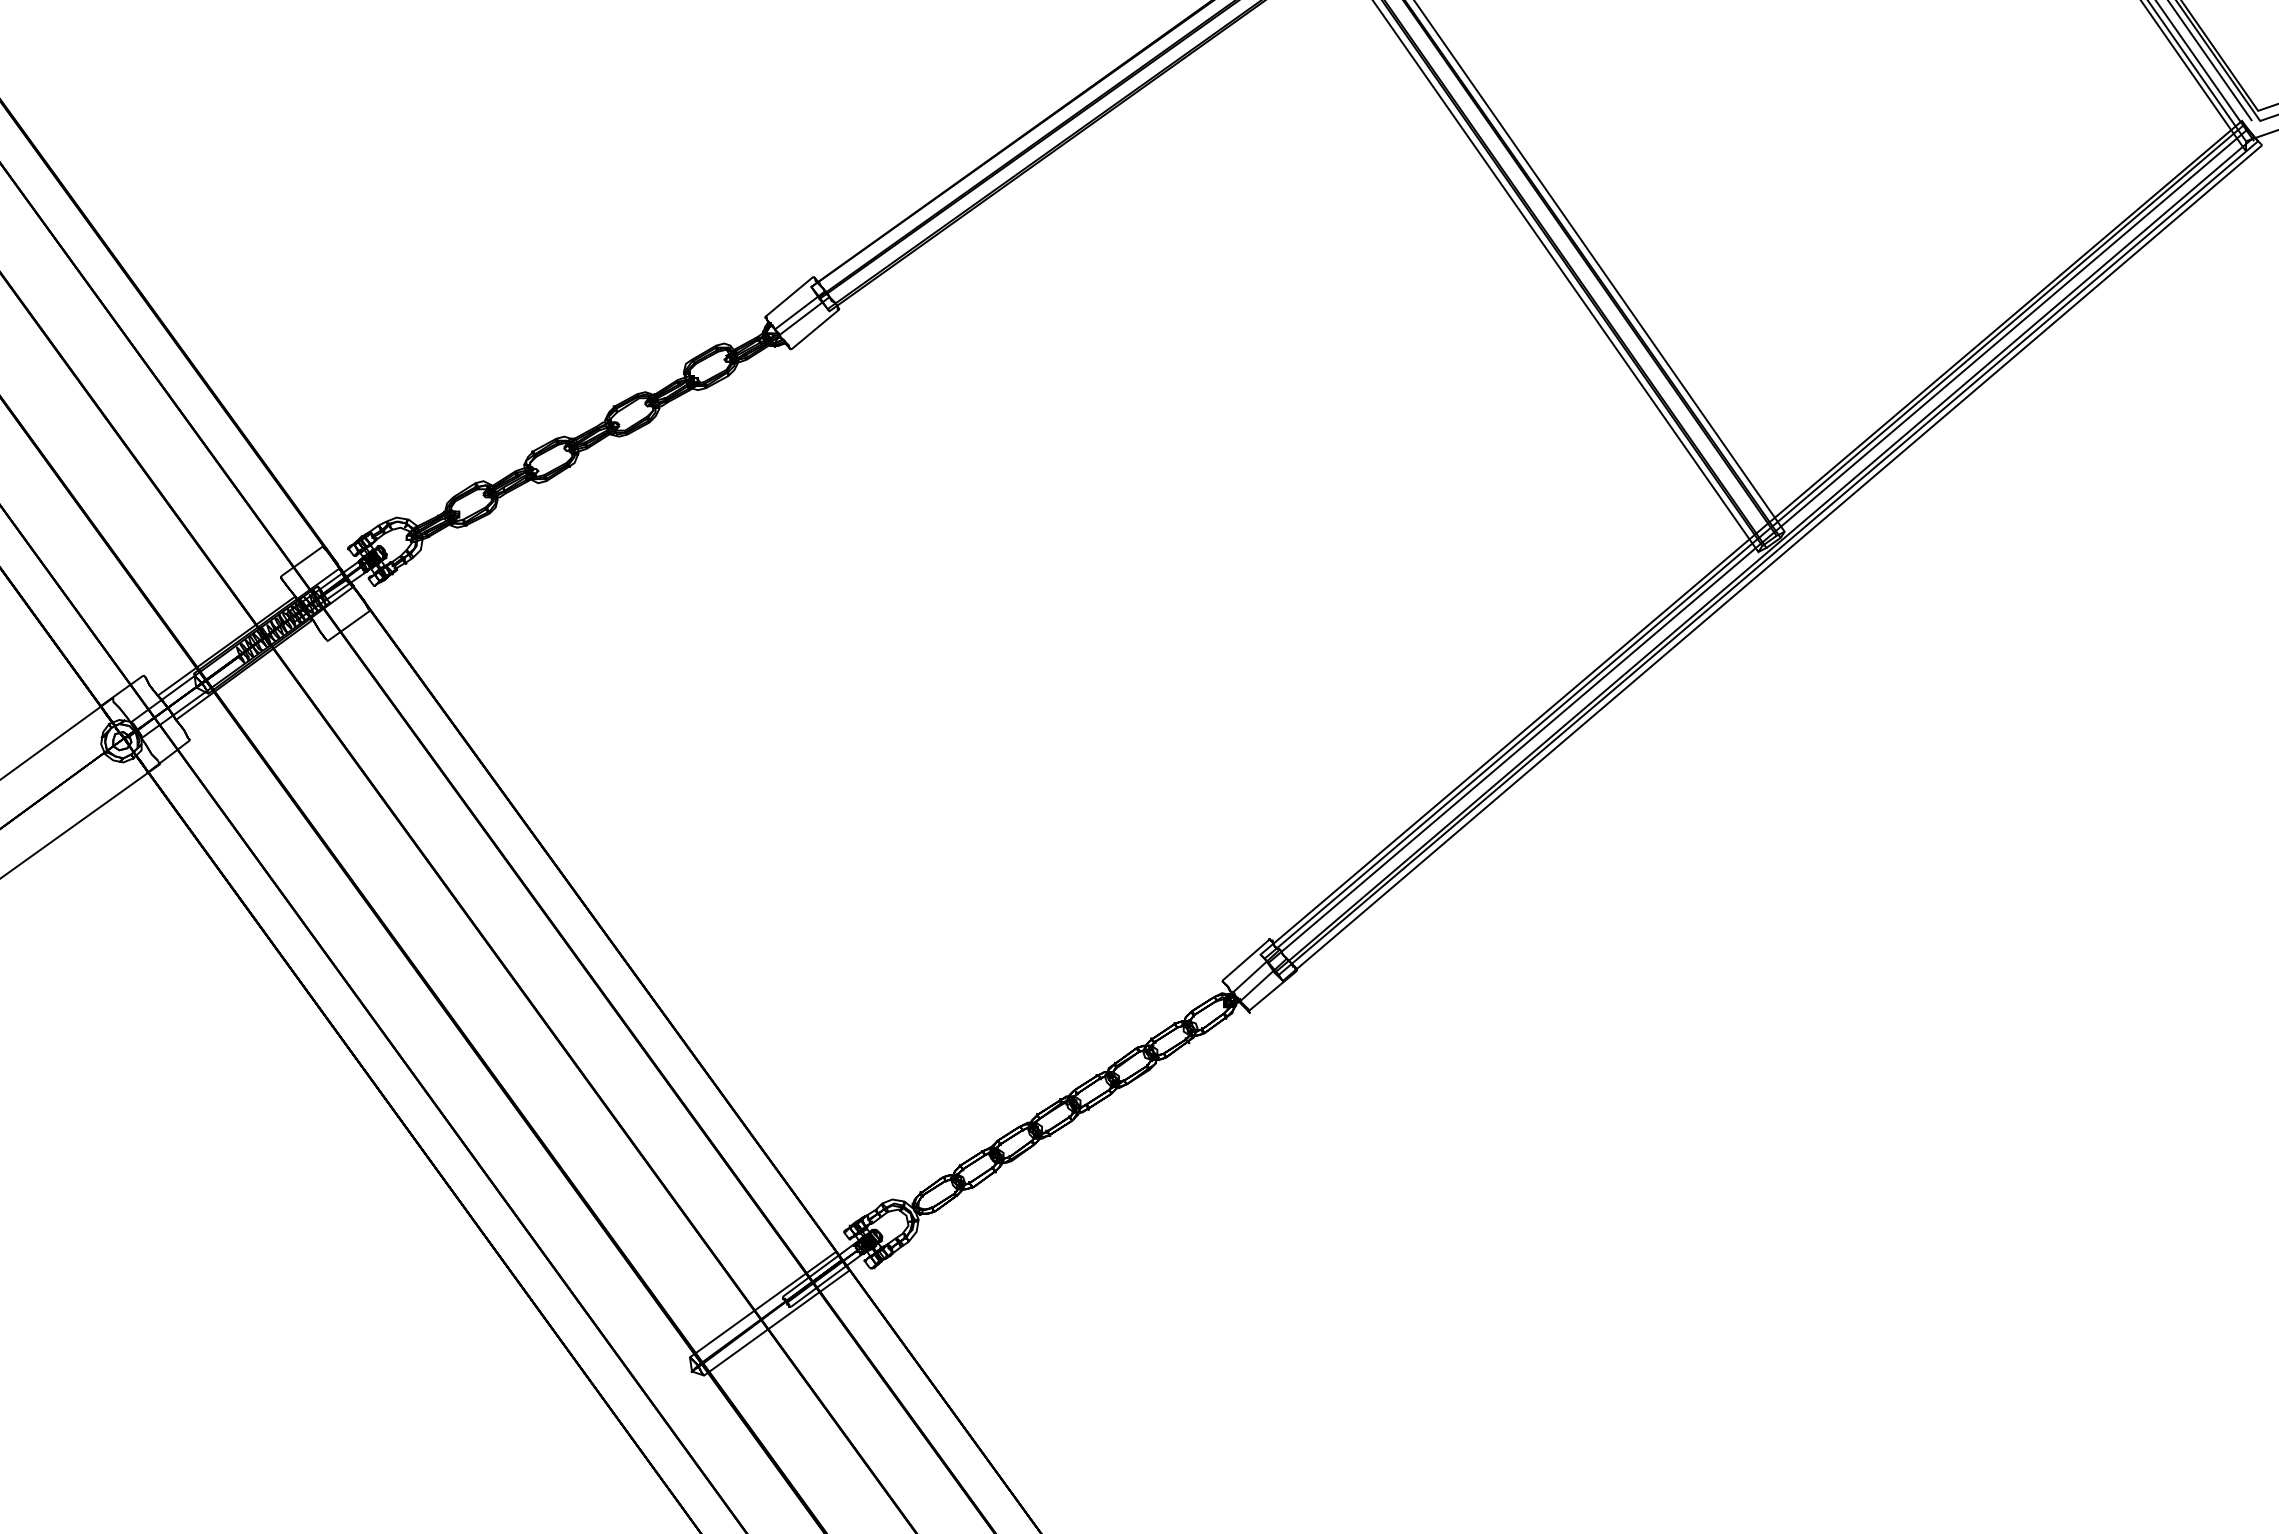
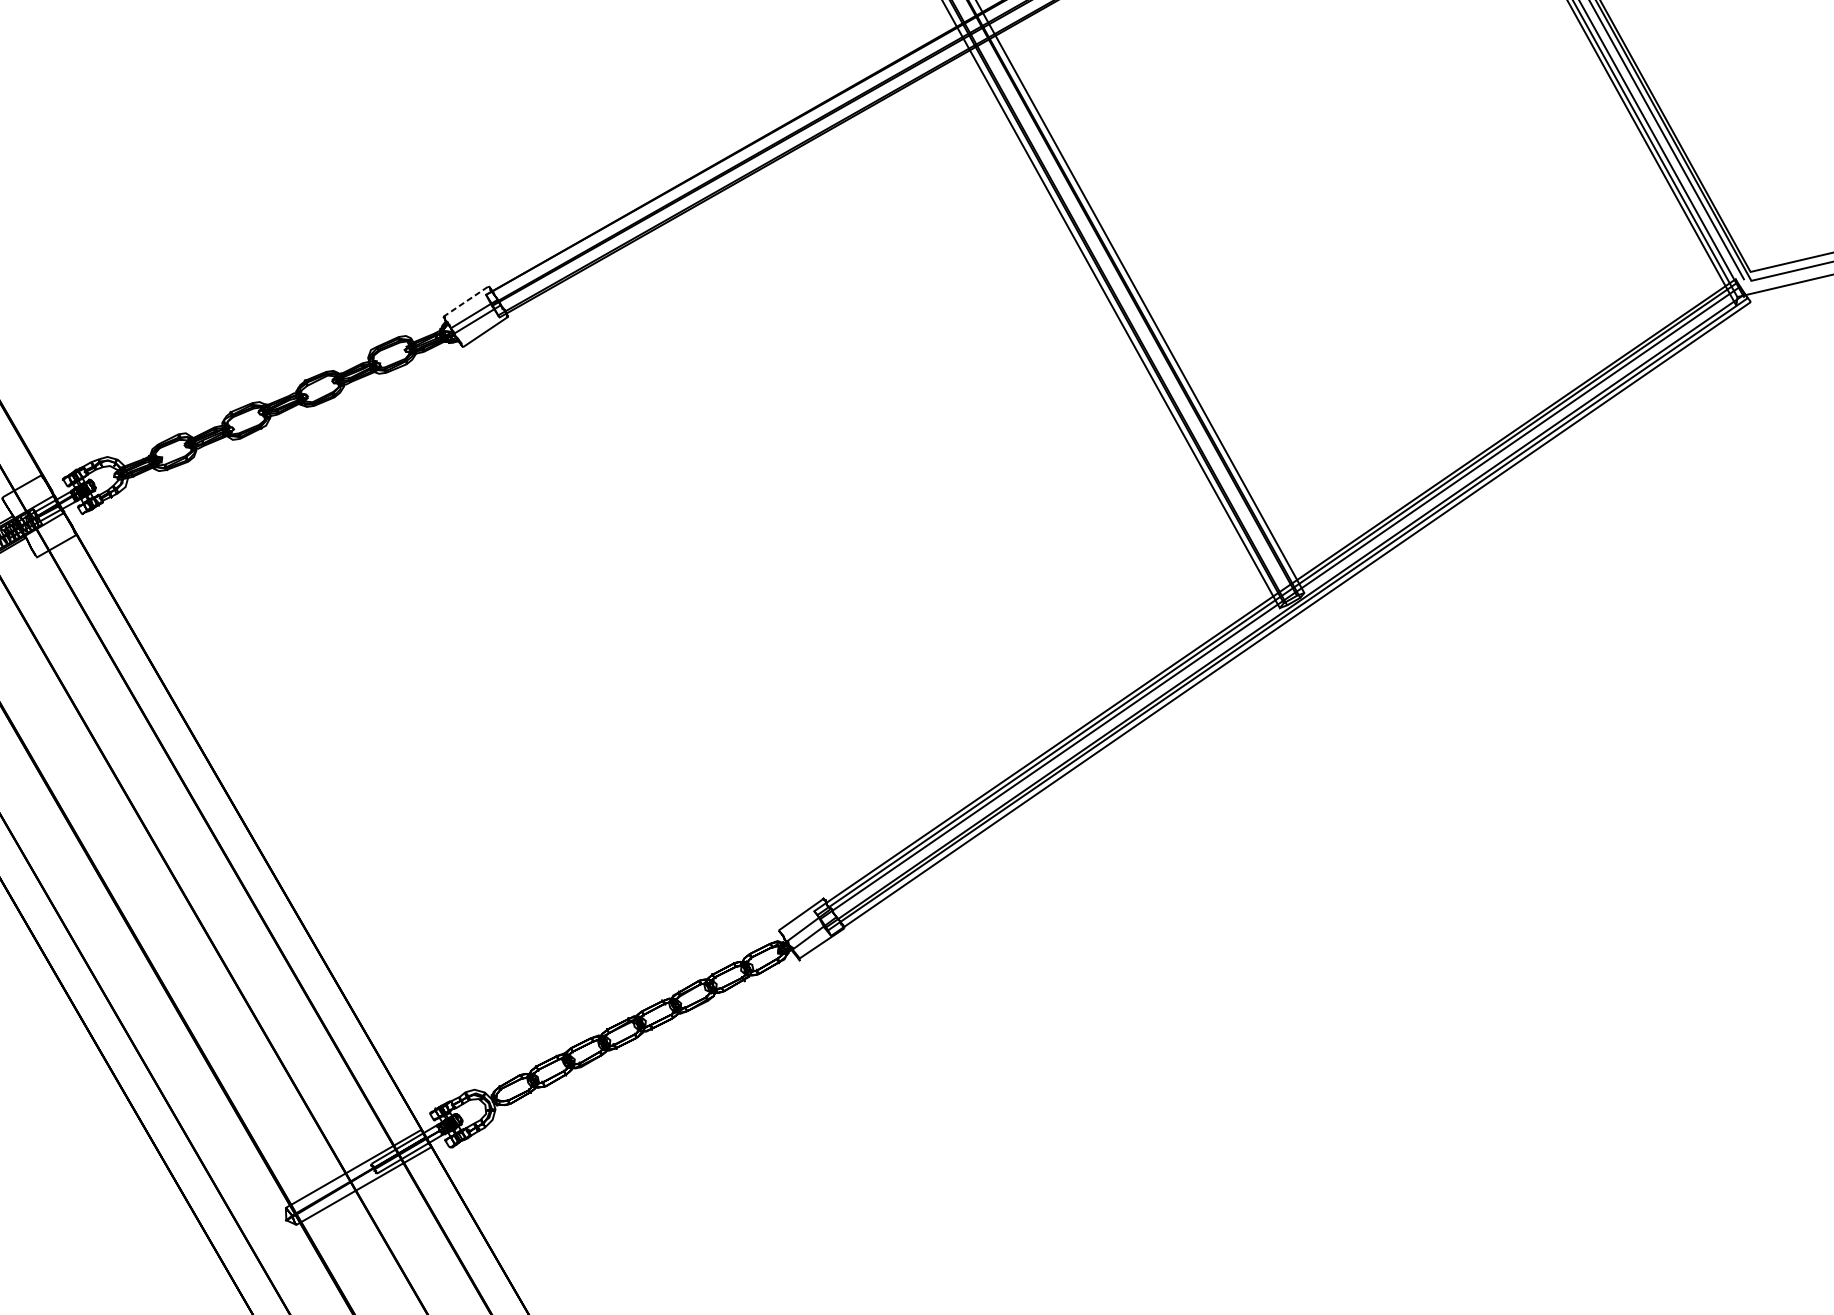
line: (789, 297) -> (466, 302), solid -> dashed

